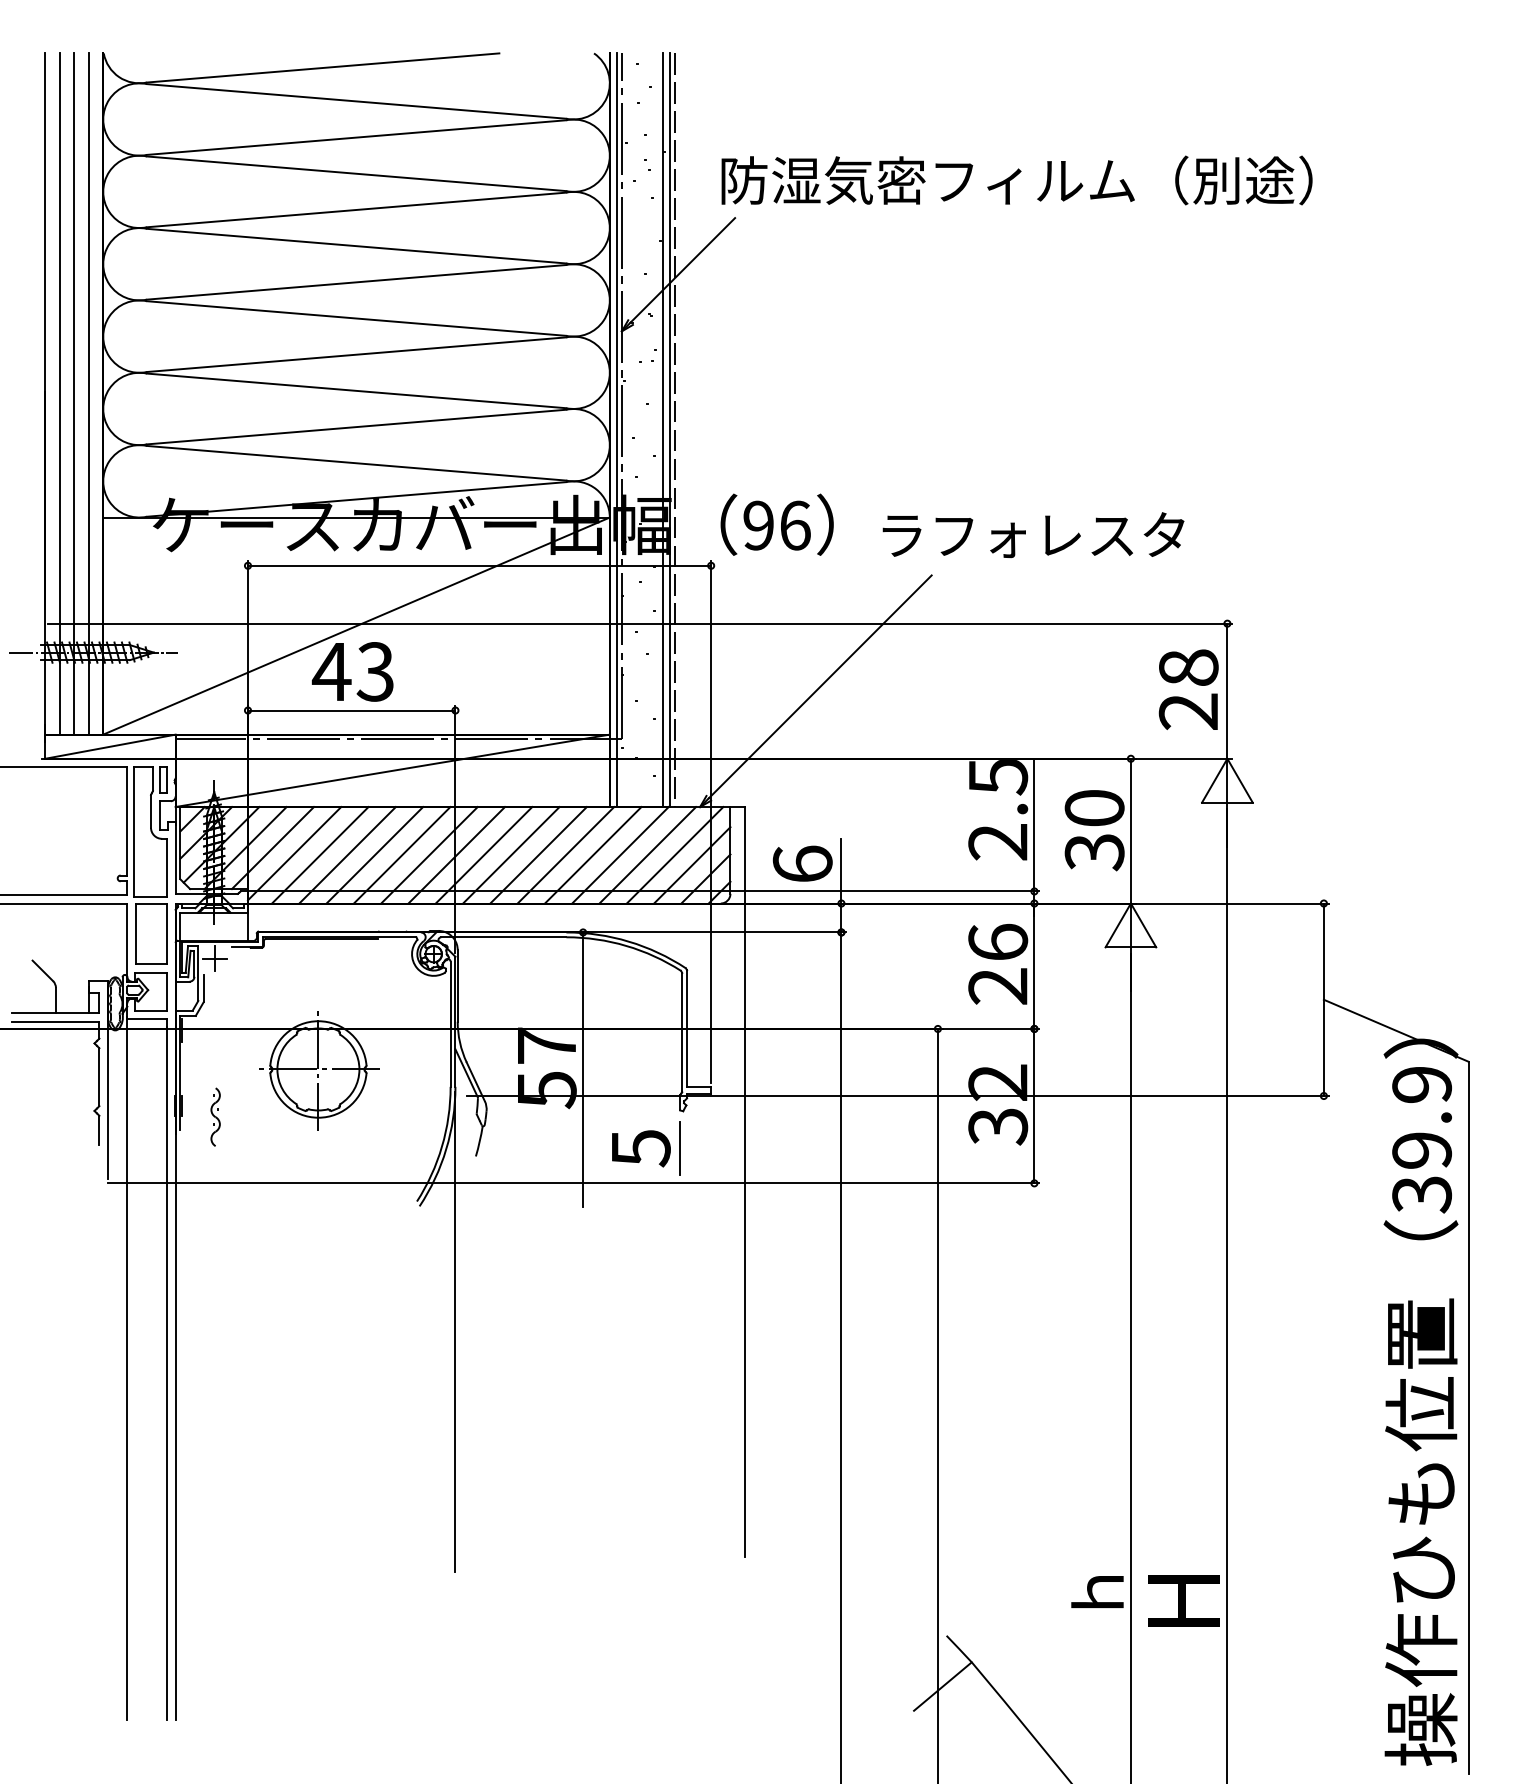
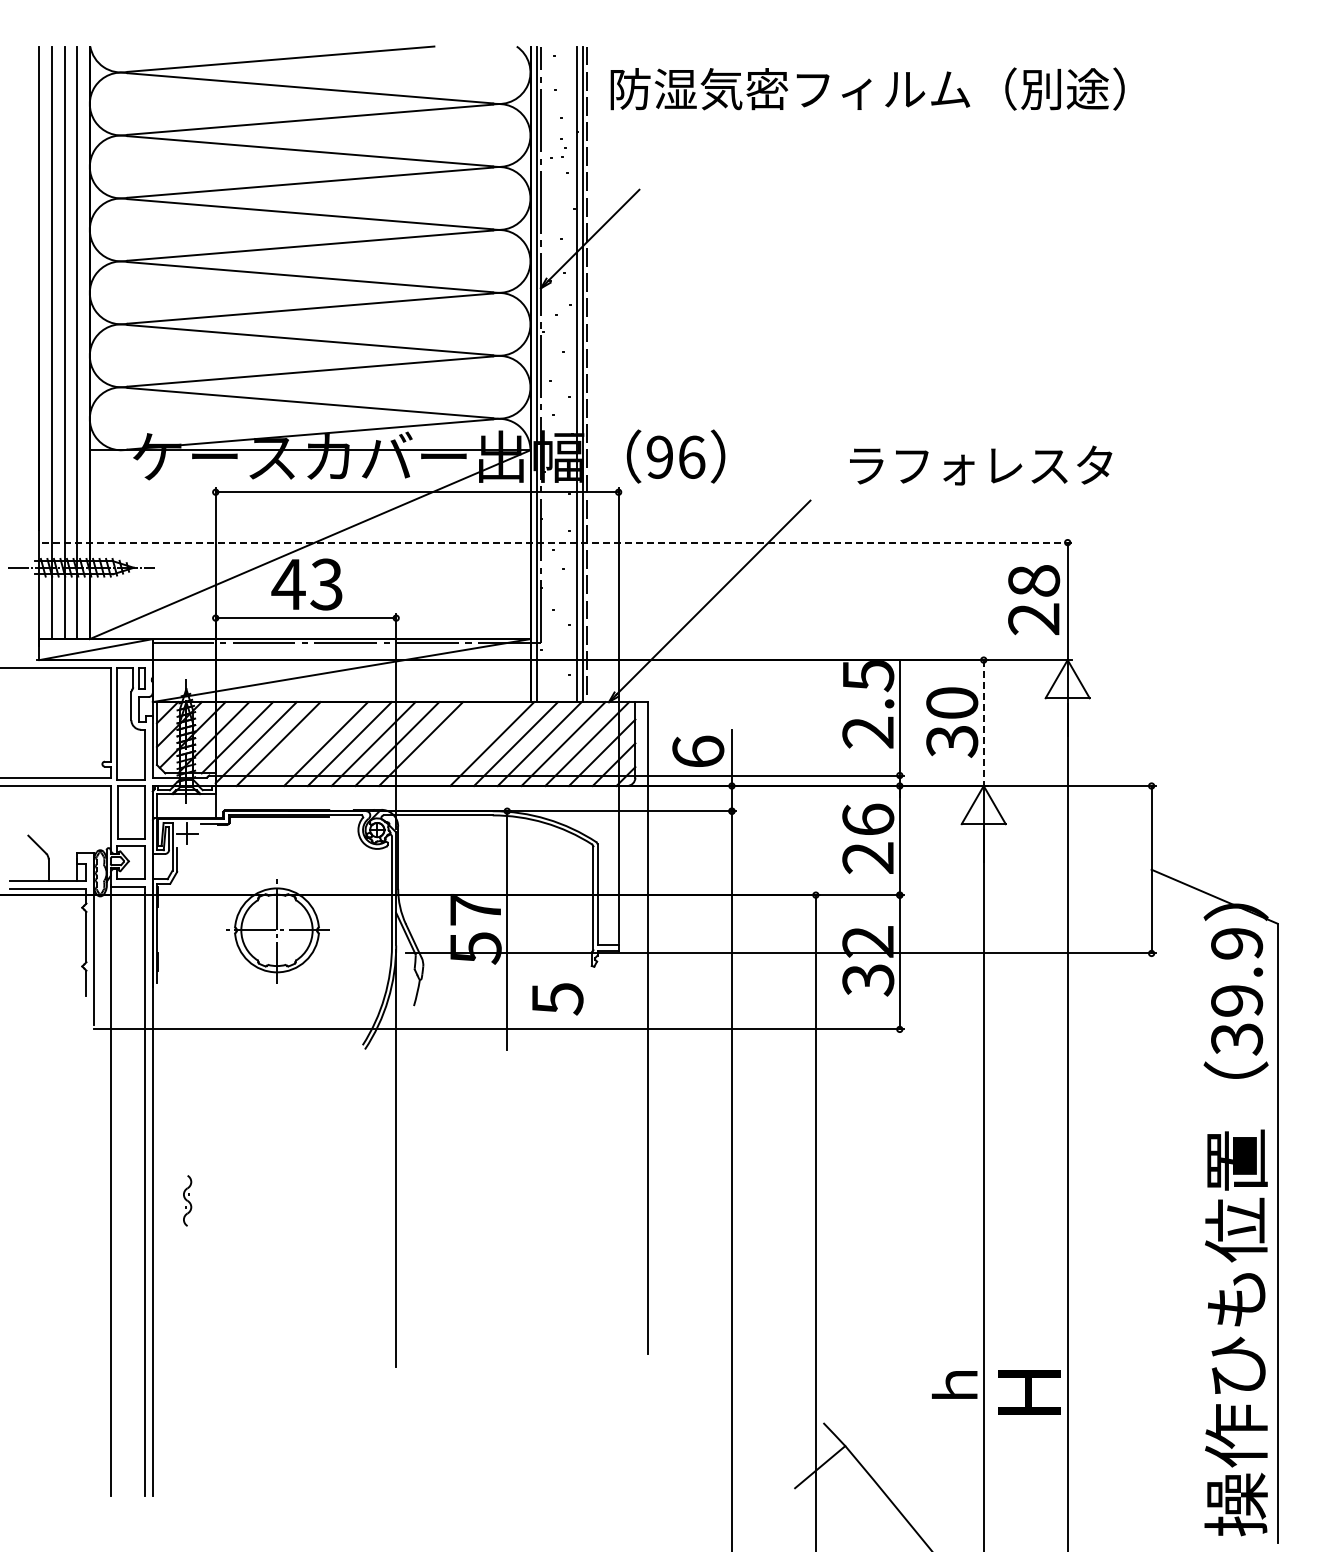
text: (1016, 179) -> (867, 88), moved
text: (1034, 535) -> (981, 465), moved
line: (640, 623) -> (557, 542), solid -> dashed
line: (1130, 831) -> (983, 723), solid -> dashed
line: (347, 855) -> (302, 744), removed
line: (510, 855) -> (444, 744), removed
line: (538, 855) -> (468, 744), removed
part: (215, 1116) -> (187, 1200), moved
line: (679, 1148) -> (591, 999), removed

